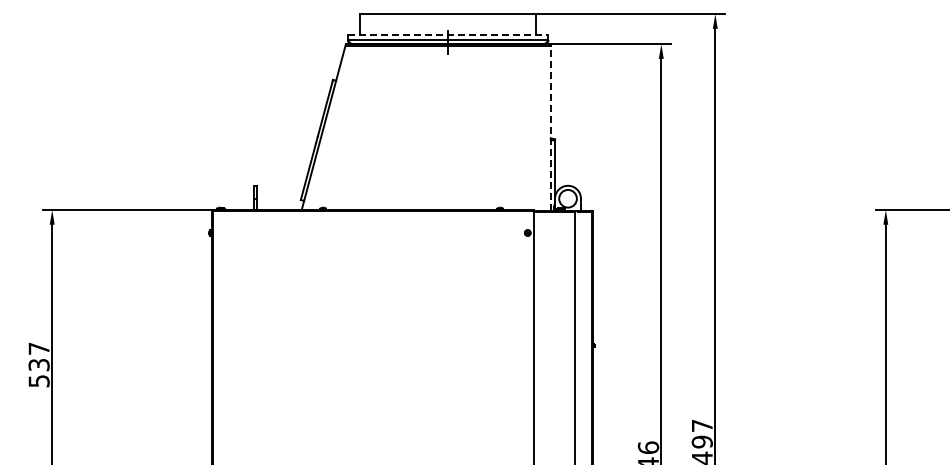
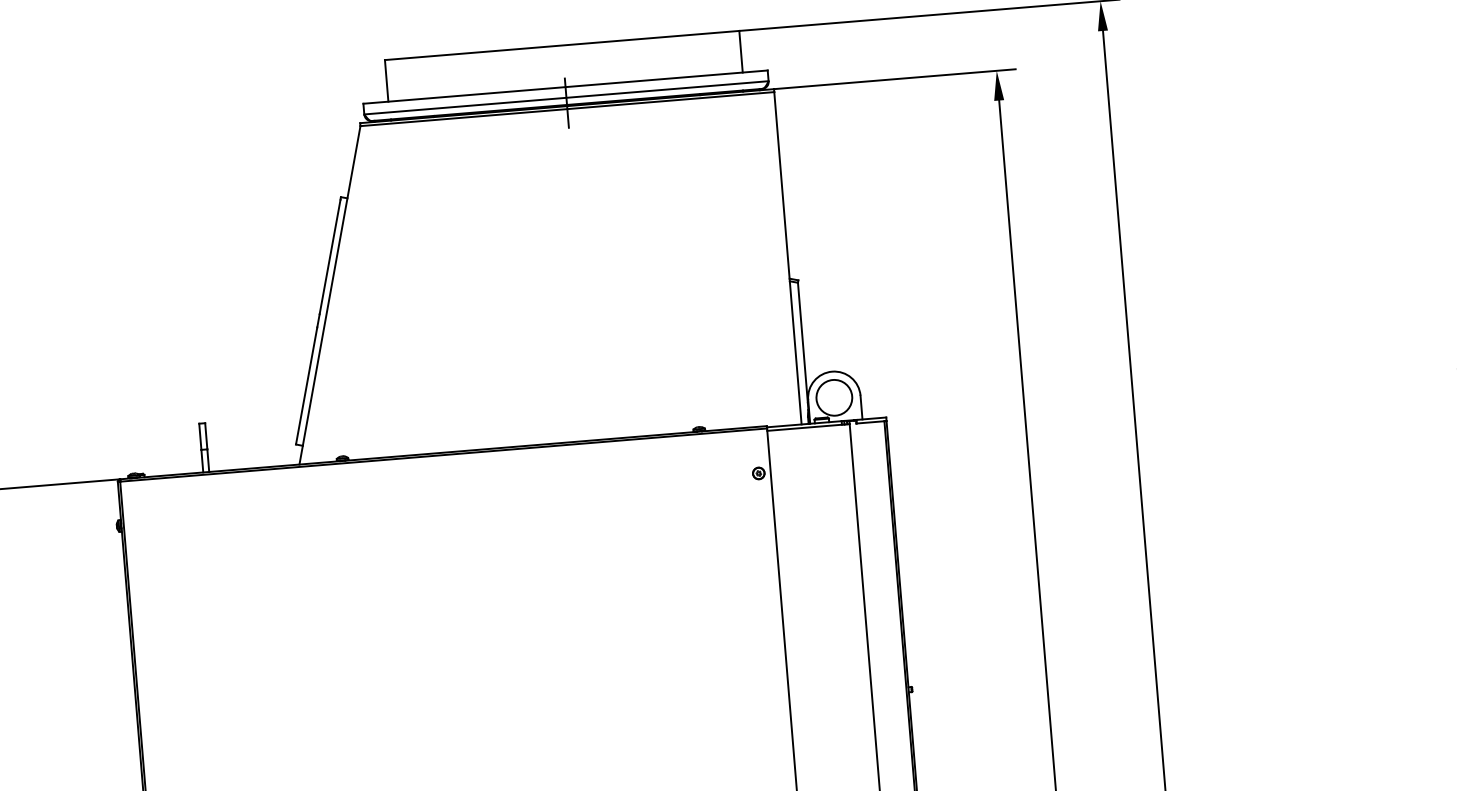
line: (448, 34) -> (566, 86), dashed -> solid
line: (550, 127) -> (787, 257), dashed -> solid

